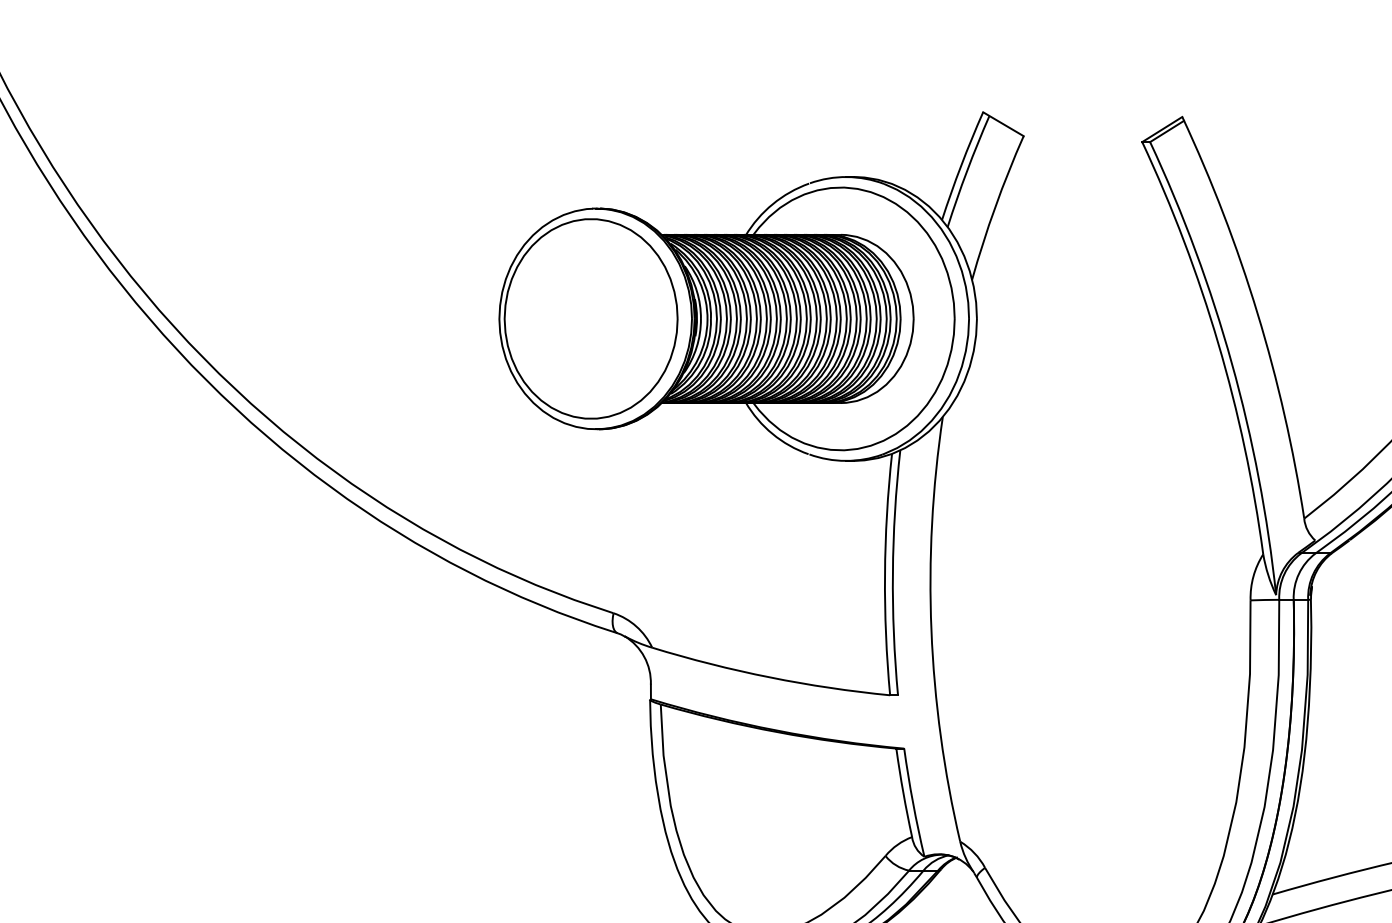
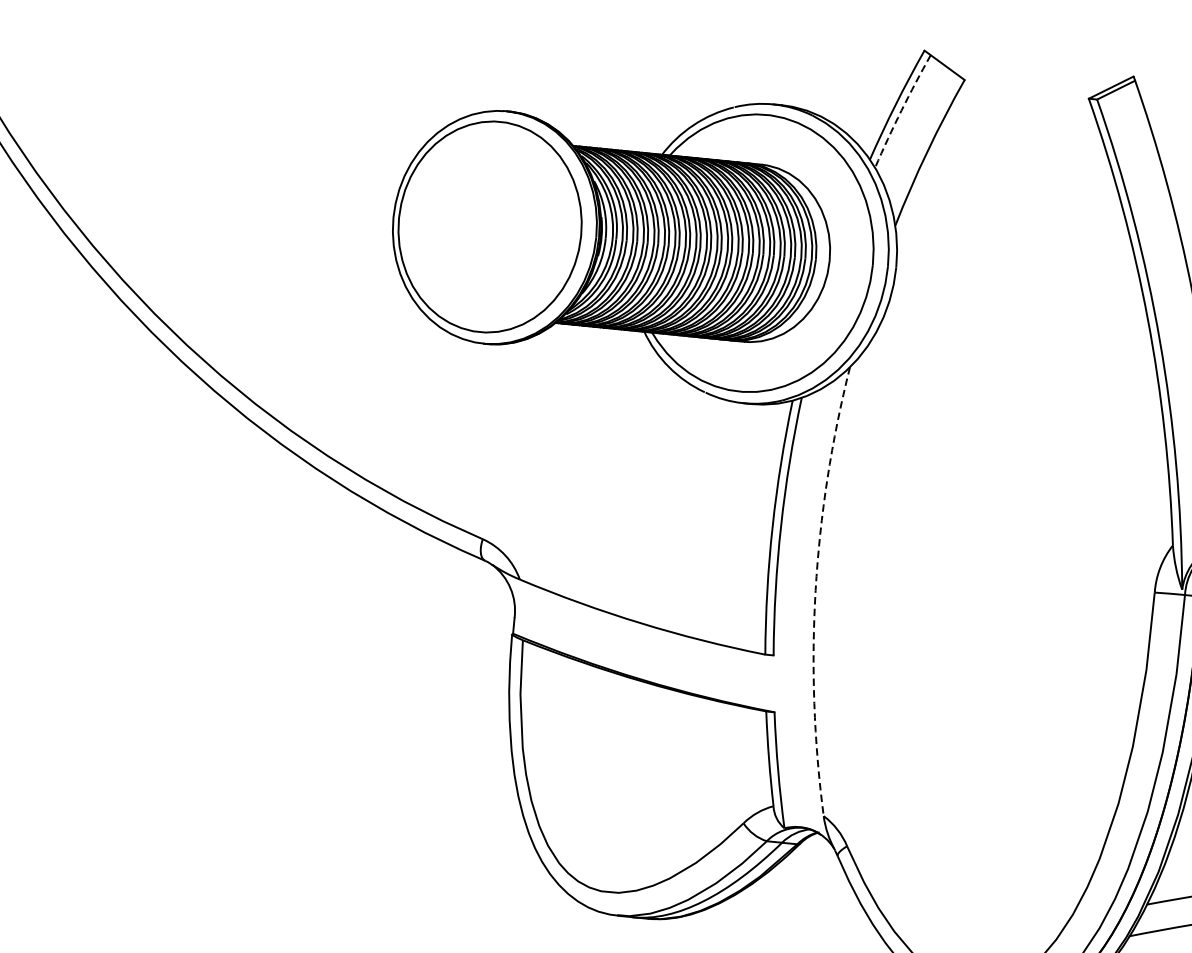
arc: (967, 170) -> (901, 110), solid -> dashed
arc: (931, 630) -> (815, 590), solid -> dashed

